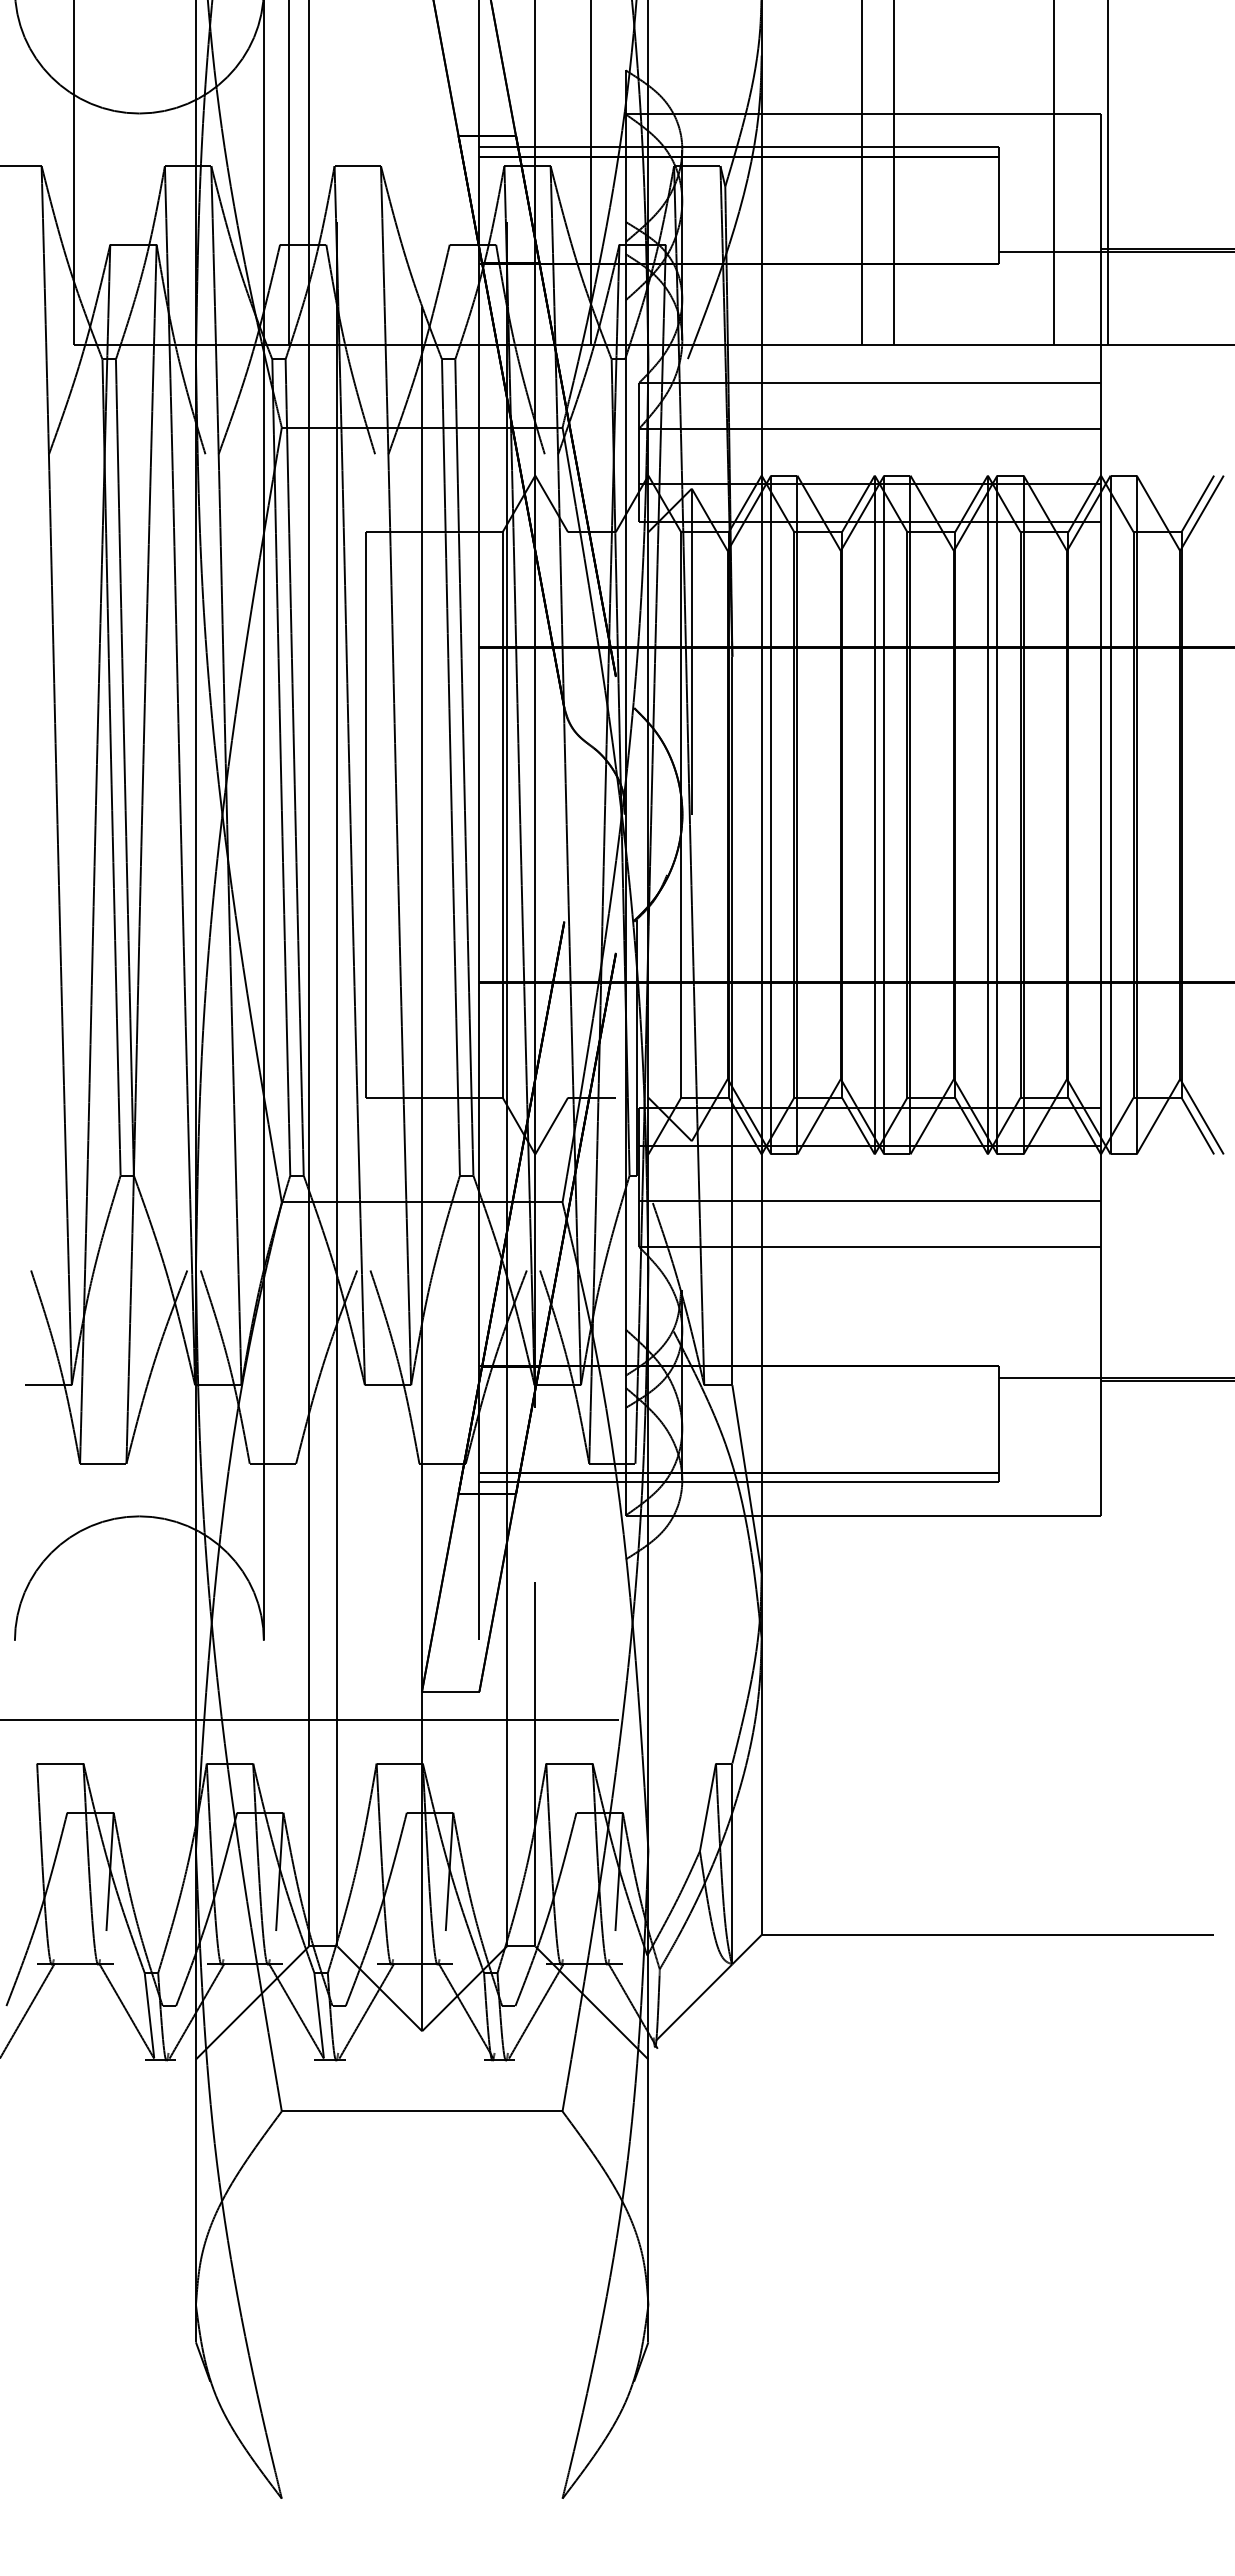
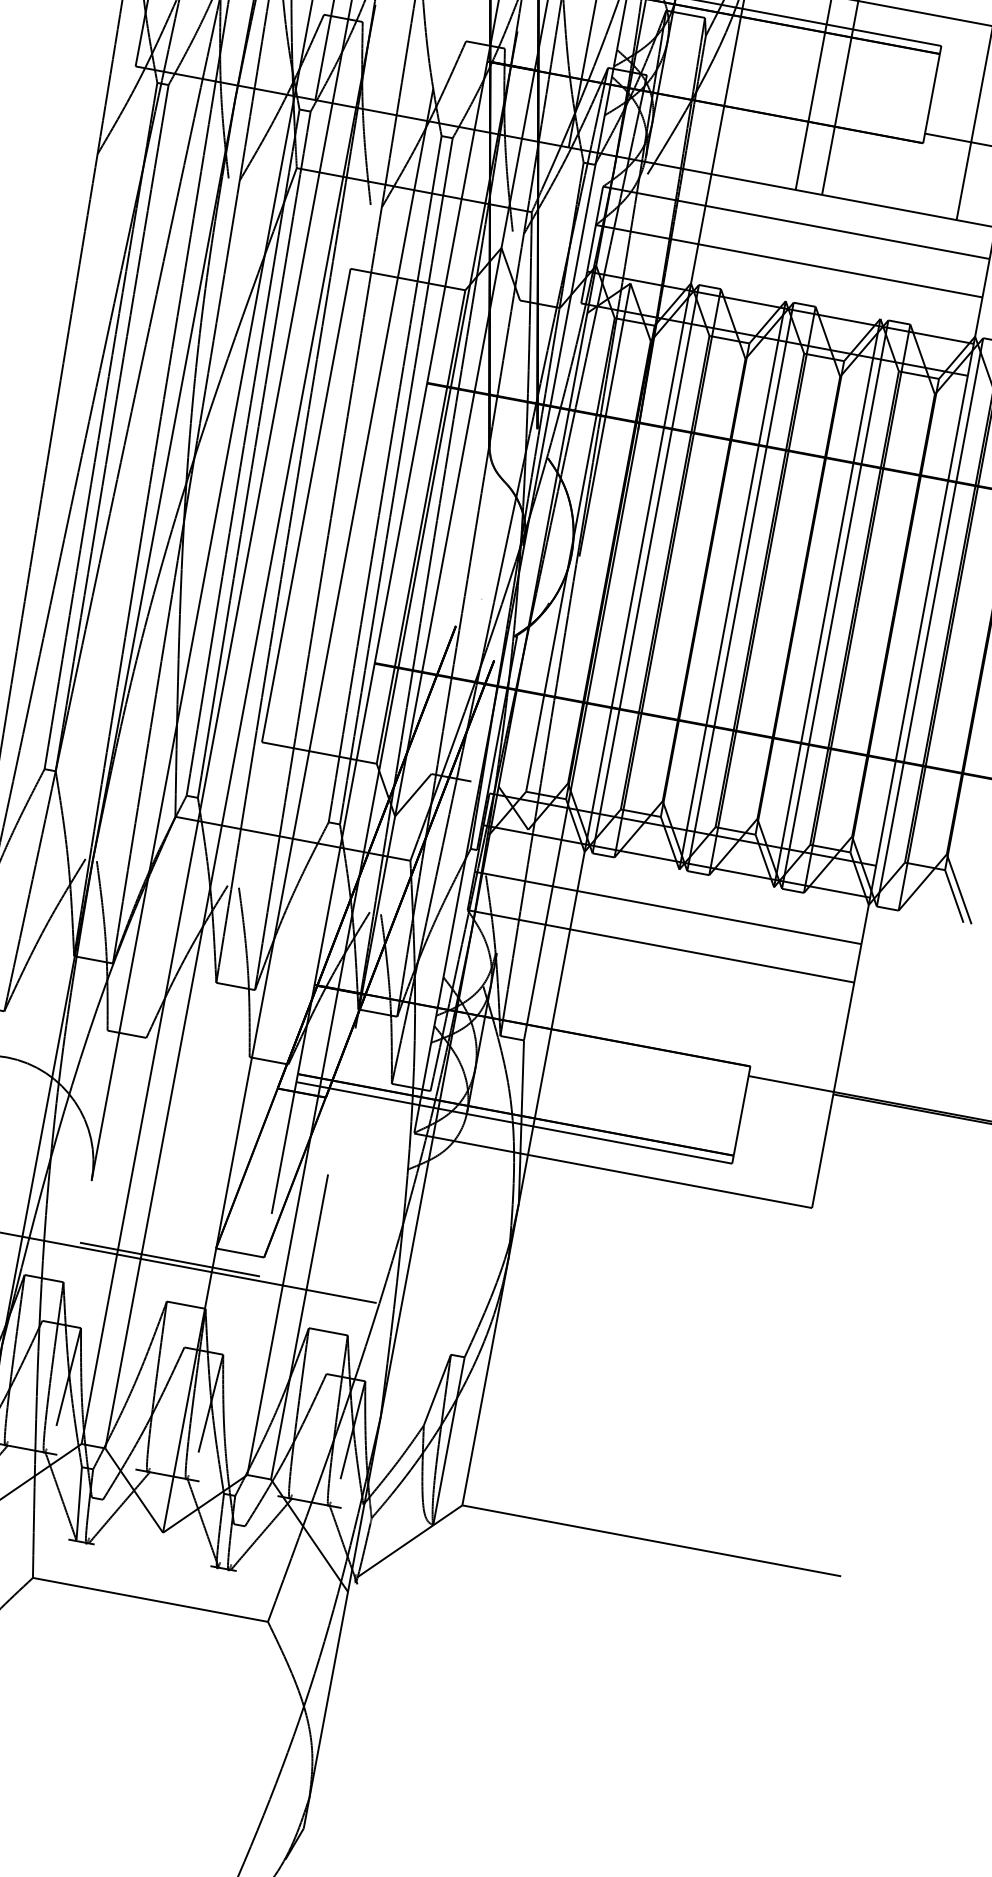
line: (370, 1714) -> (169, 1259), added

